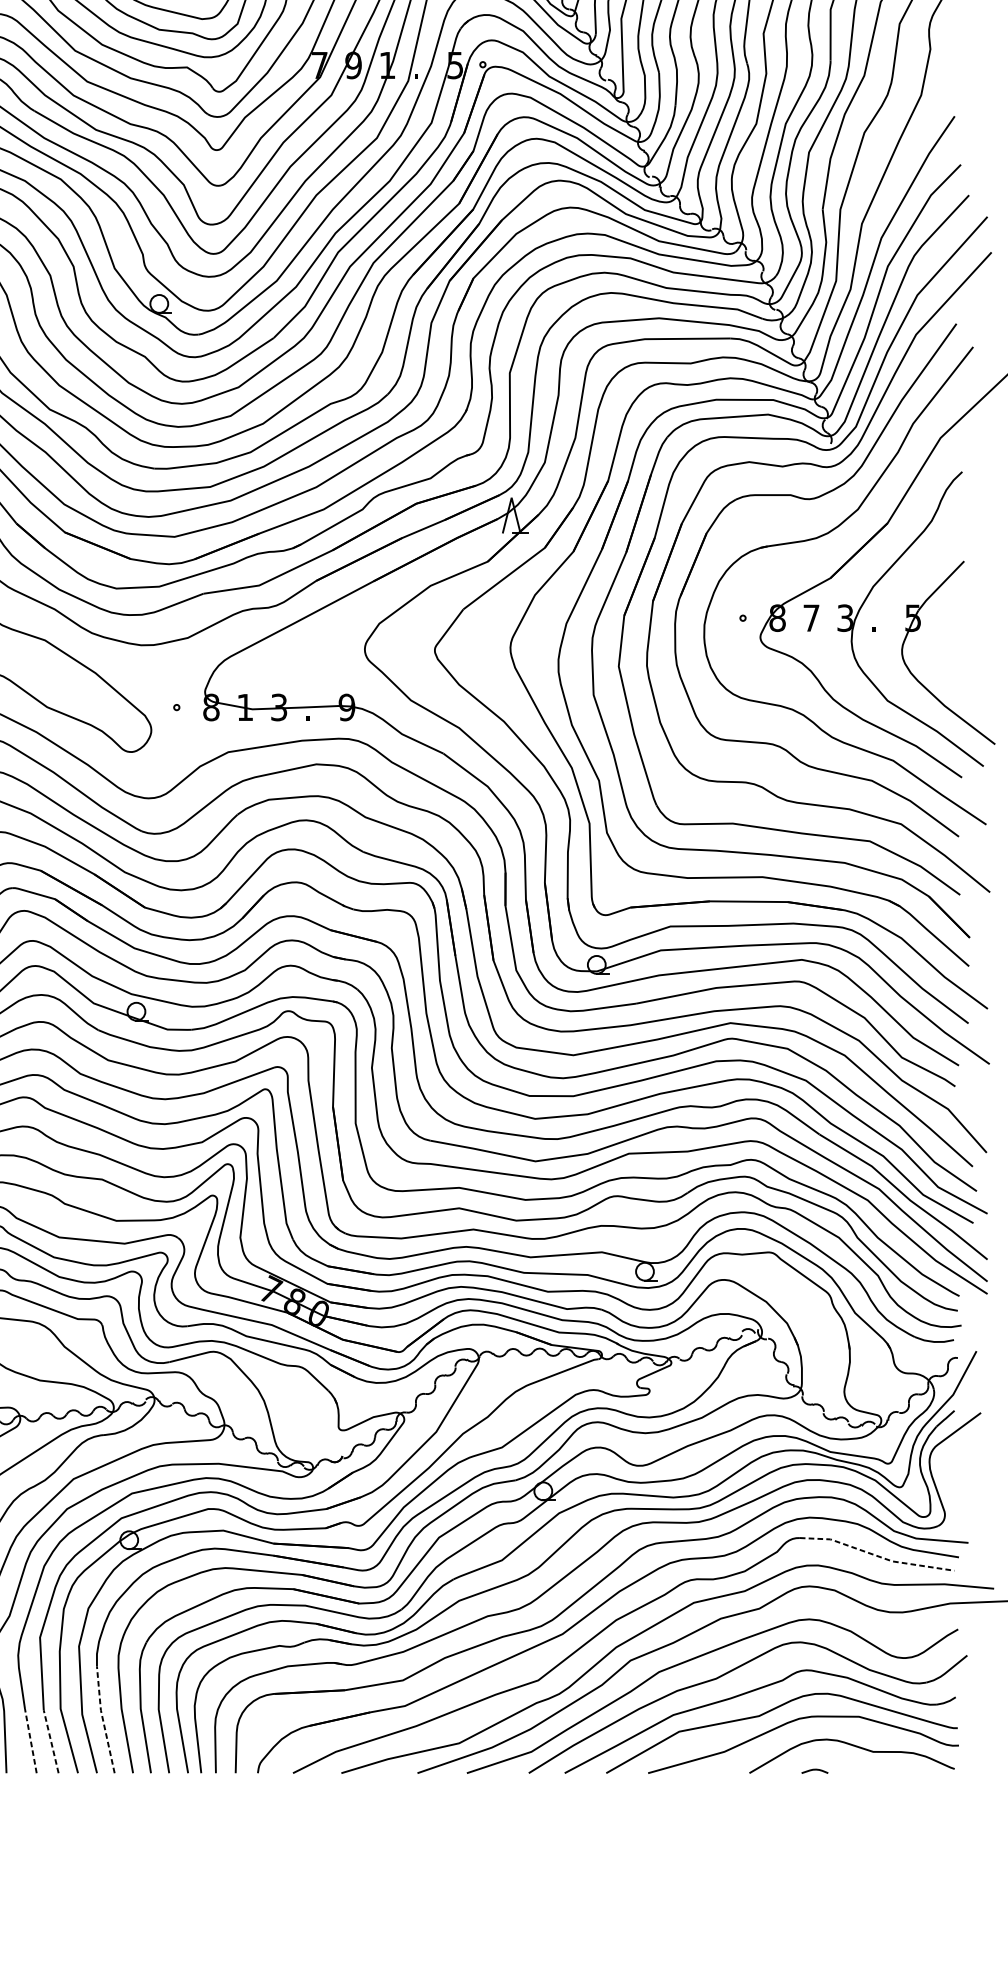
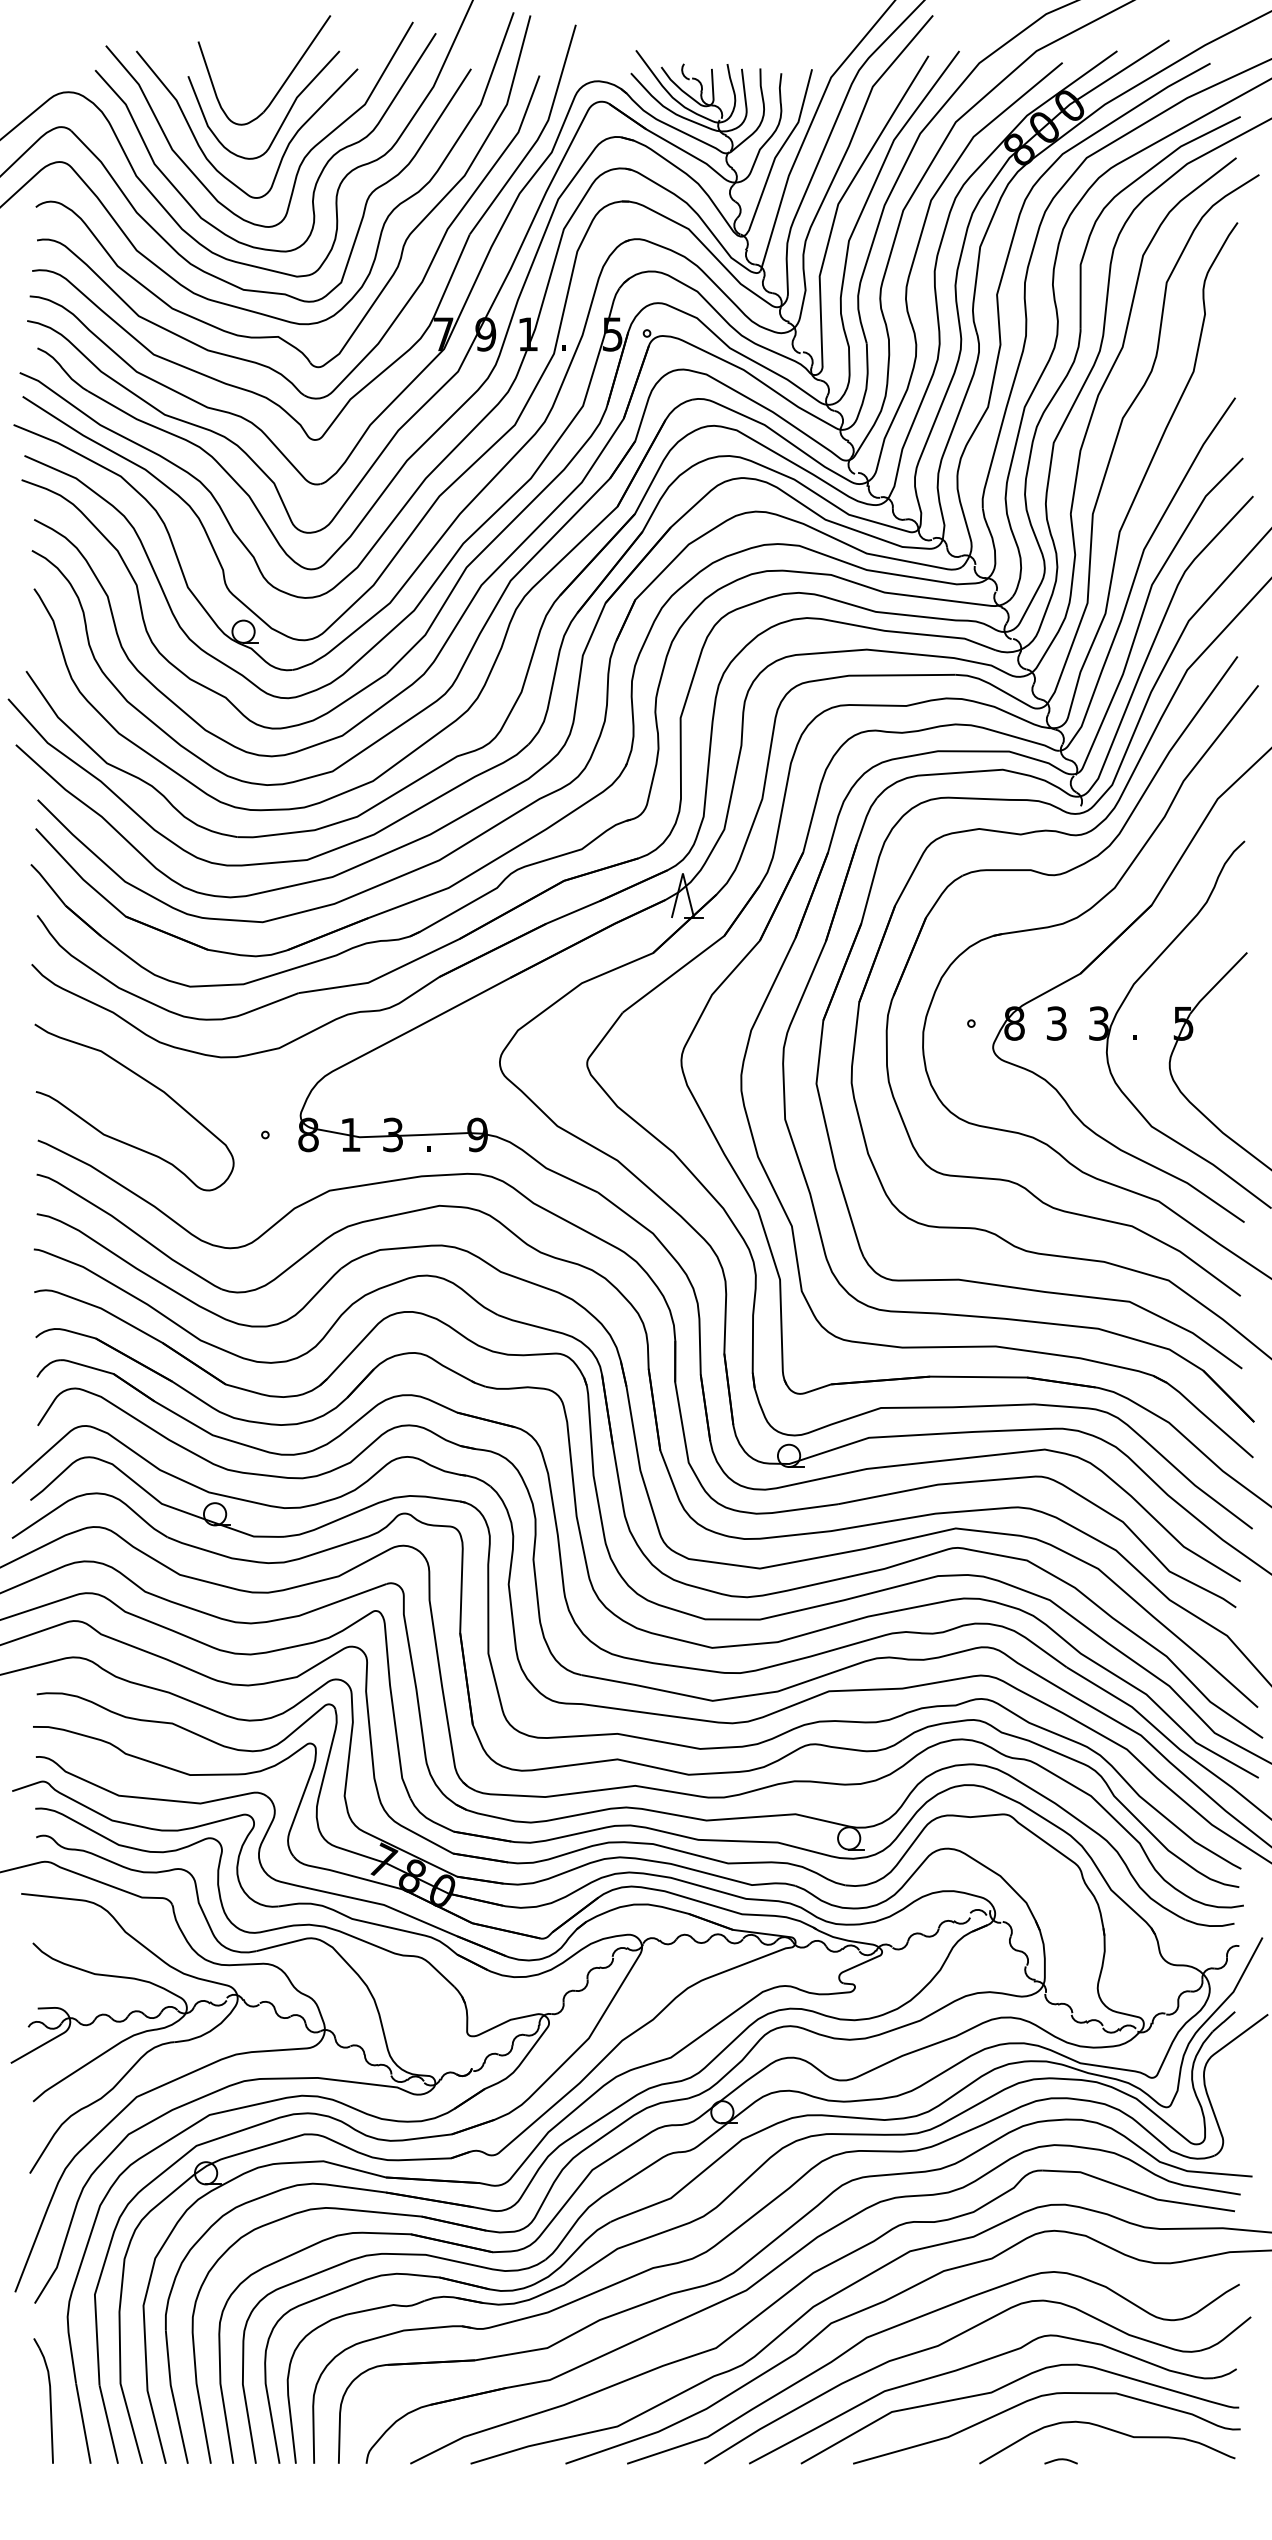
text: (811, 618) -> (1056, 1023), 7 -> 3
line: (876, 1555) -> (1137, 2192), dashed -> solid
line: (103, 1719) -> (173, 2396), dashed -> solid
line: (30, 1740) -> (83, 2423), dashed -> solid
line: (50, 1741) -> (108, 2424), dashed -> solid

